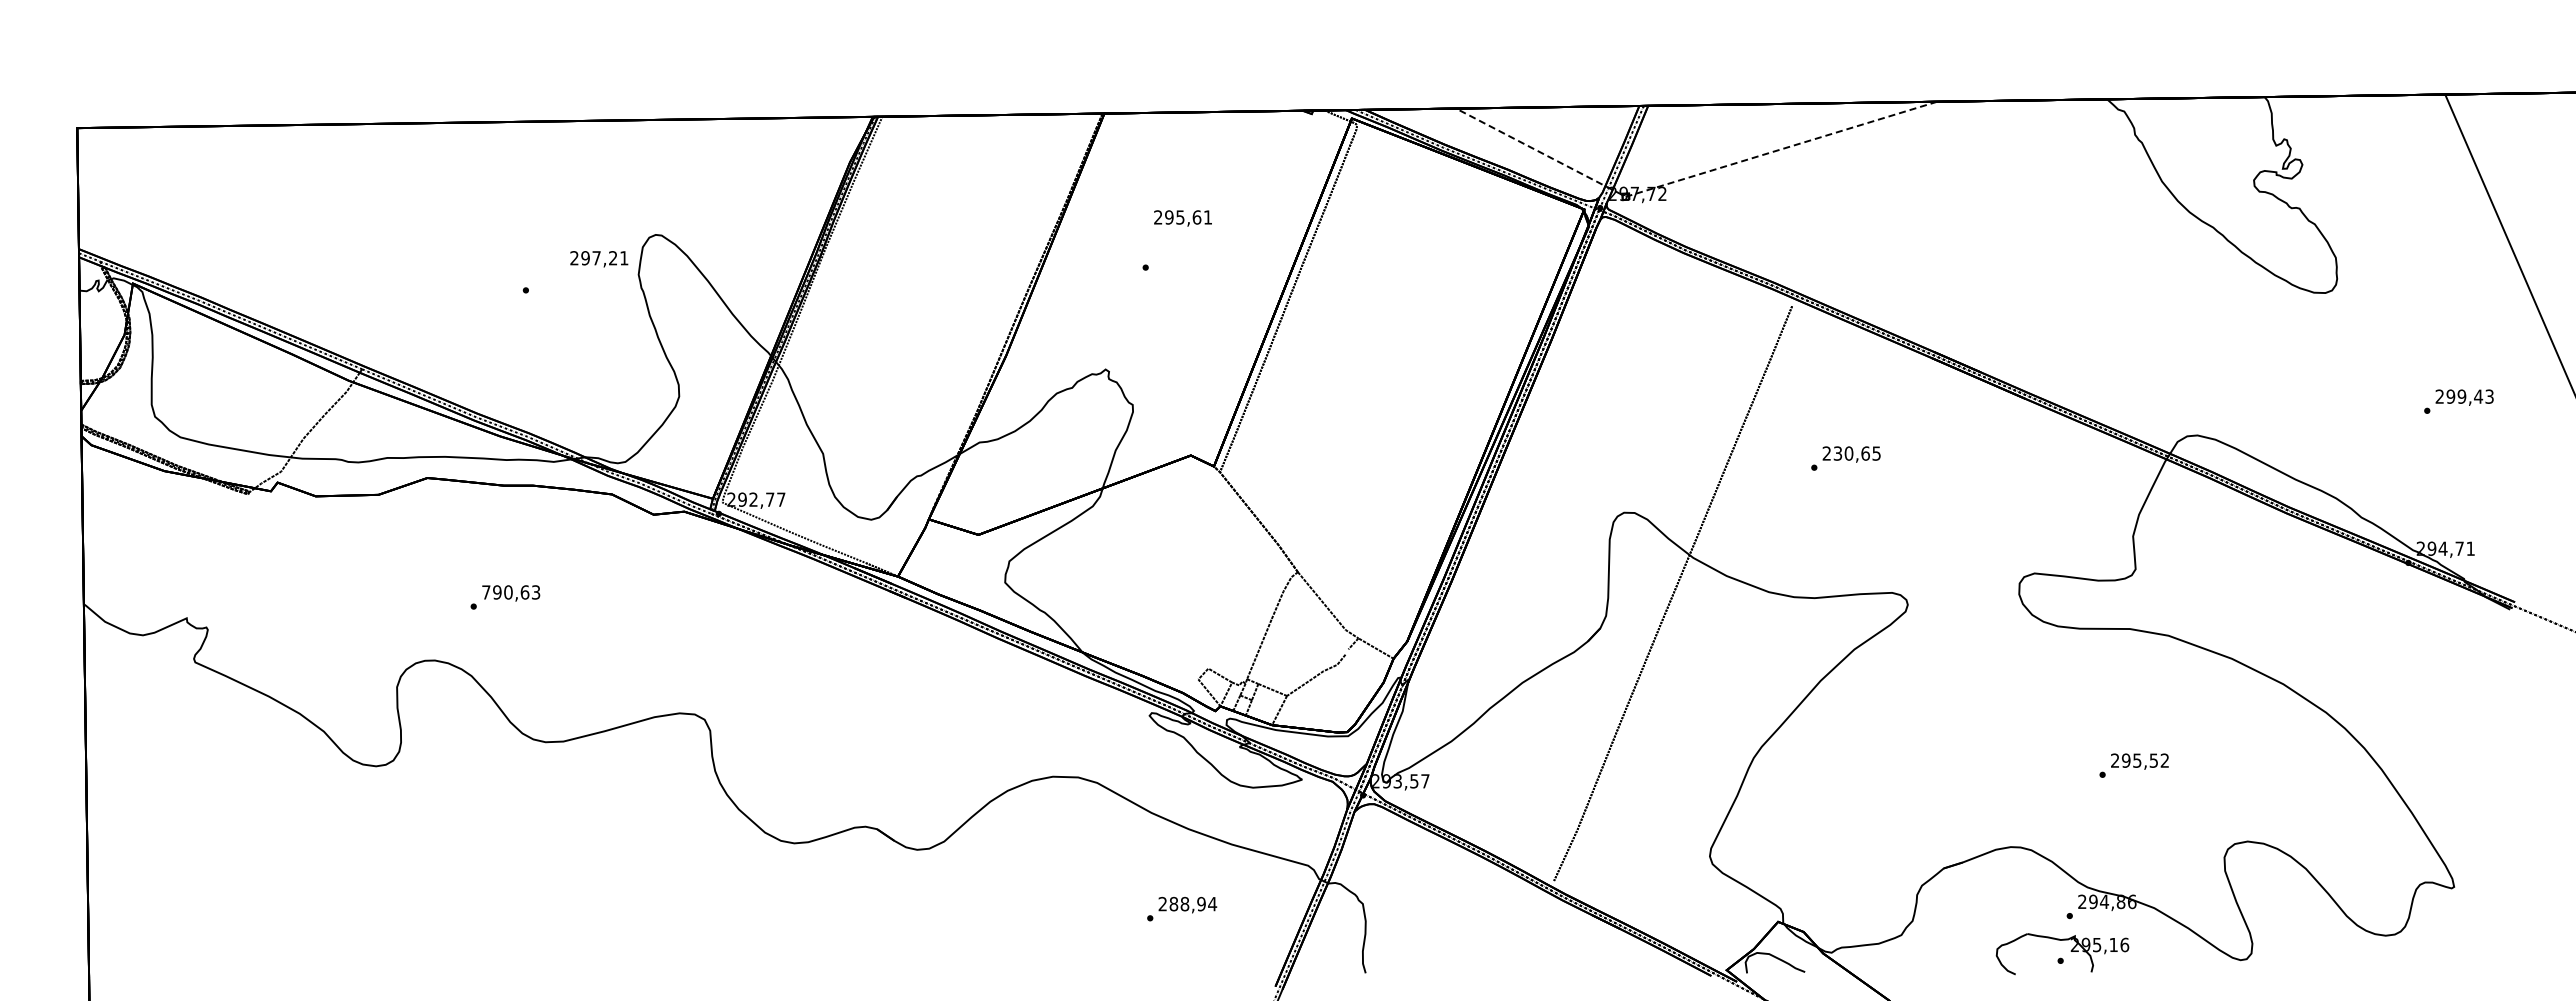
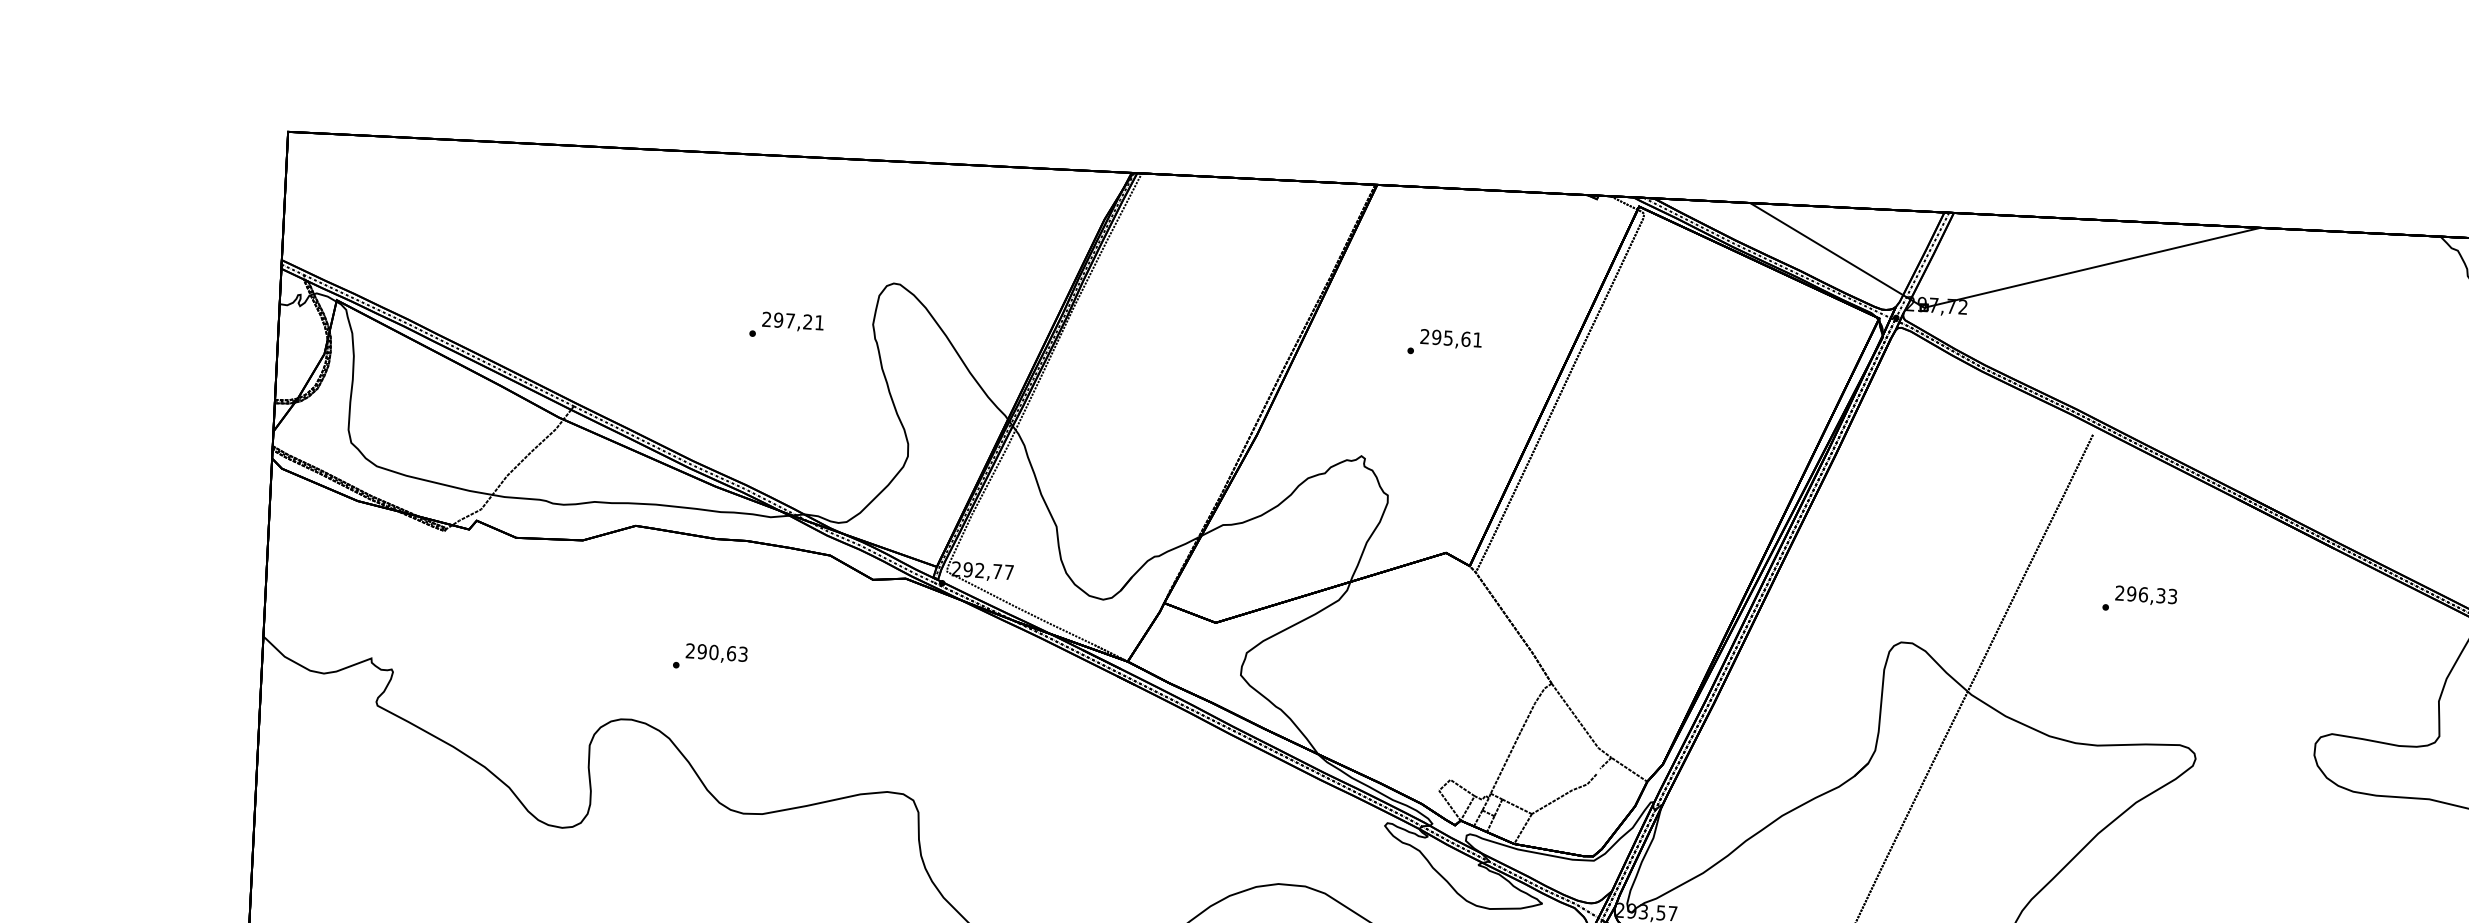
line: (1688, 177) -> (1991, 291), dashed -> solid
text: (1182, 218) -> (1450, 339), moved
text: (599, 259) -> (793, 322), moved
text: (1856, 453) -> (2151, 595), 230,65 -> 296,33
text: (486, 592) -> (690, 651), 790,63 -> 290,63

